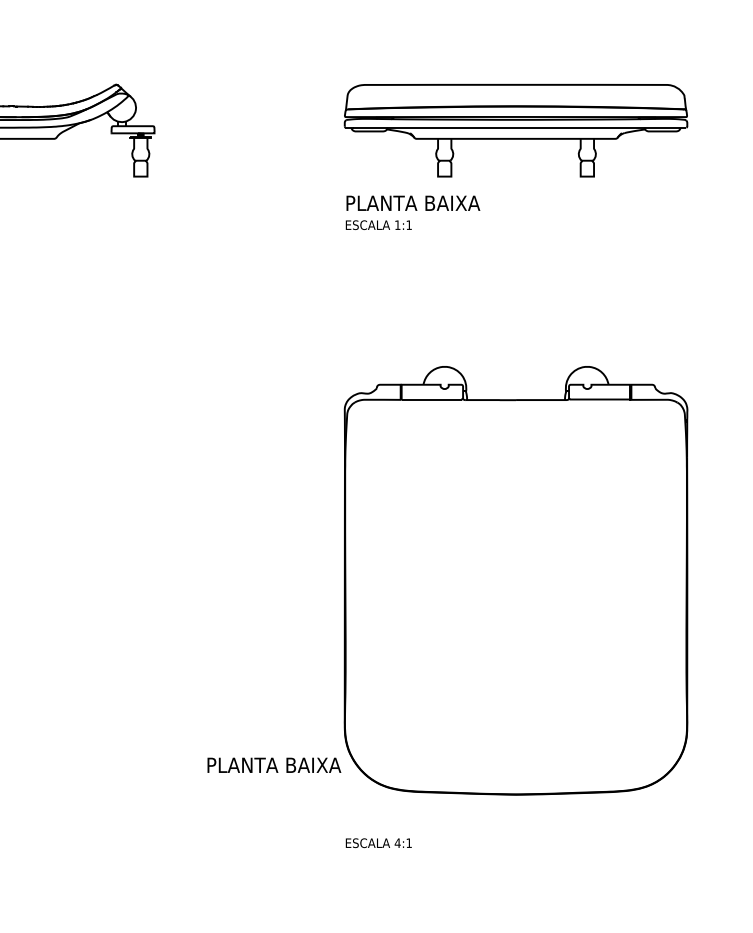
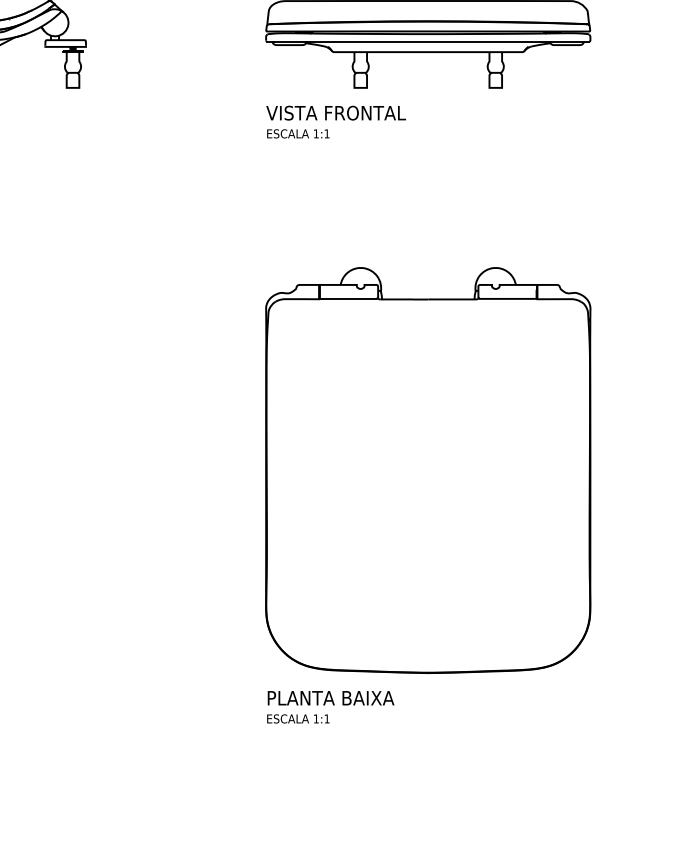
text: (418, 203) -> (335, 113), PLANTA BAIXA -> VISTA FRONTAL
text: (274, 764) -> (331, 697), moved
text: (397, 842) -> (316, 718), 4:1 -> 1:1

